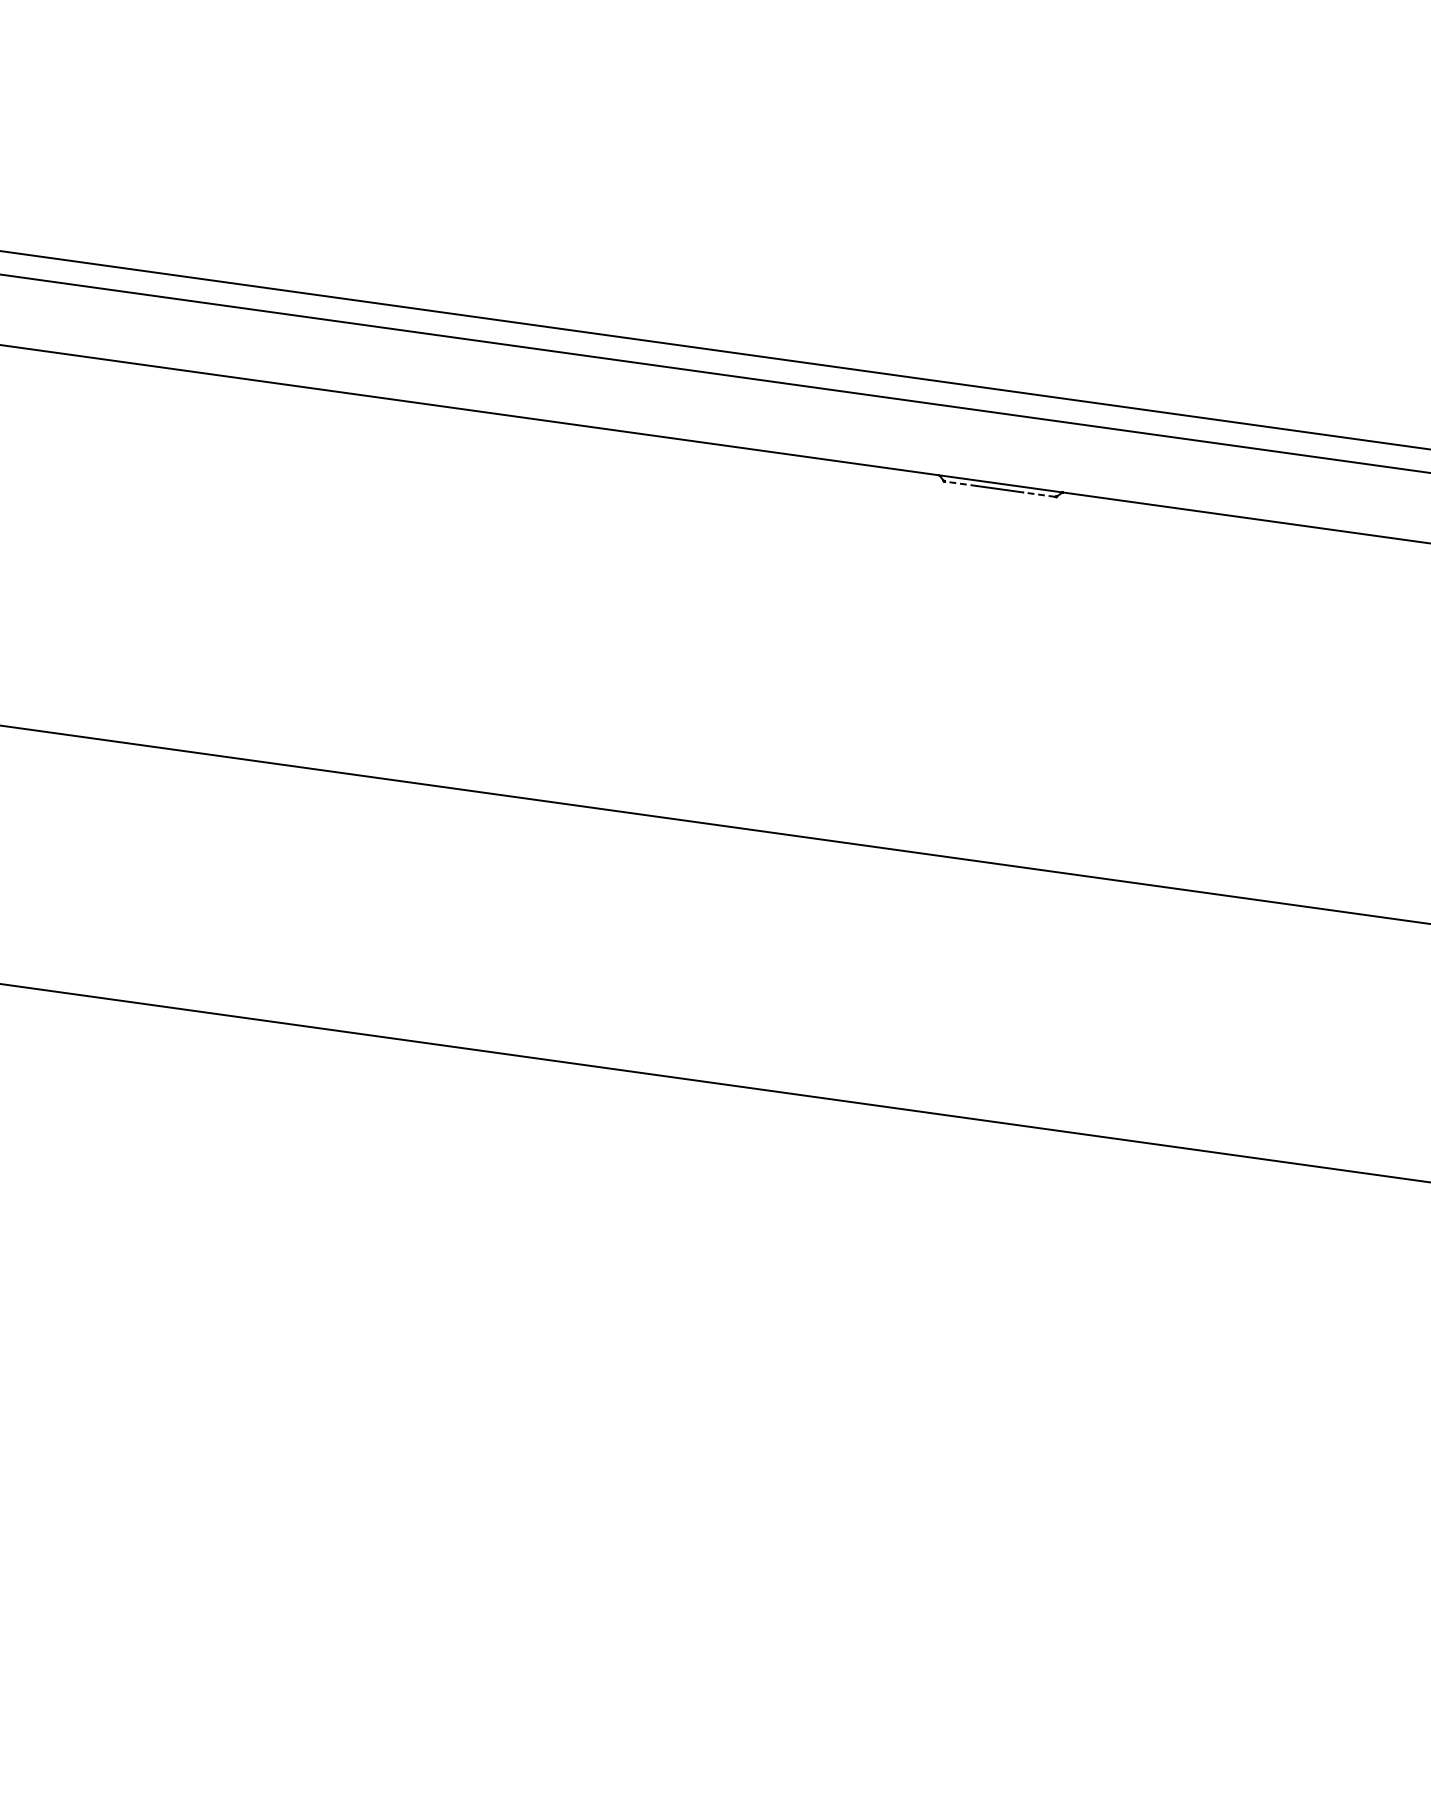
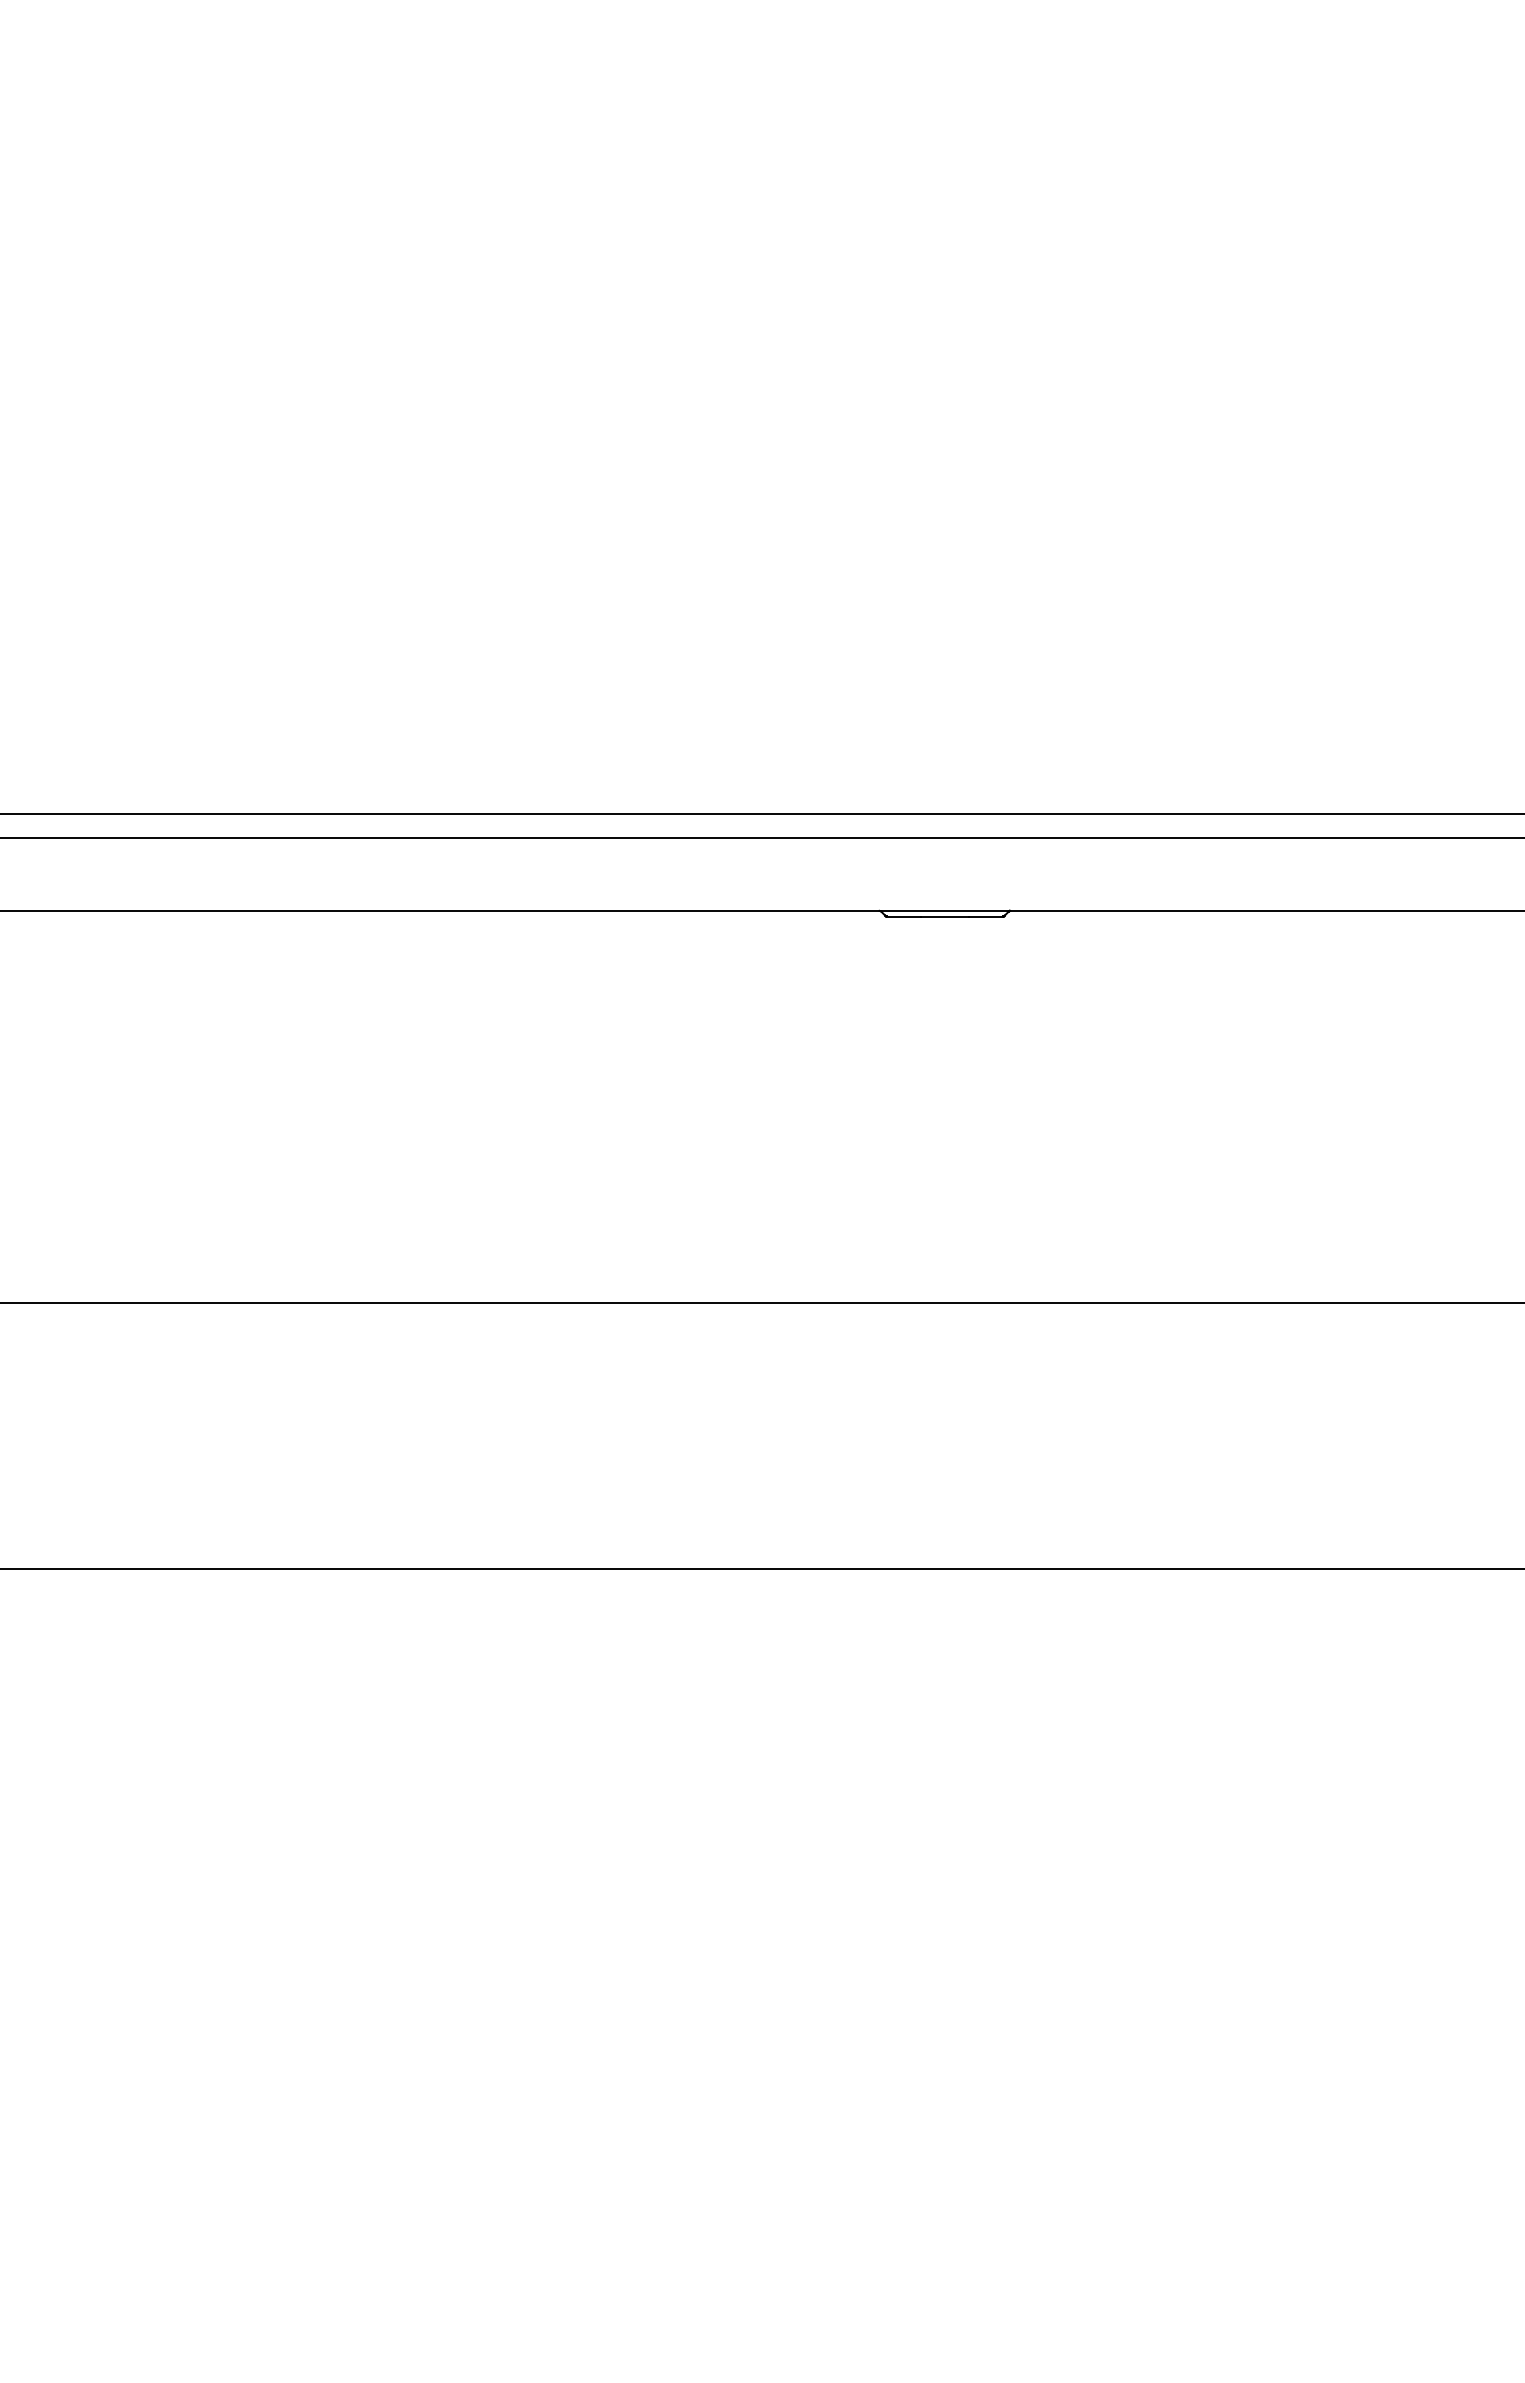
line: (960, 483) -> (903, 916), dashed -> solid
line: (1039, 494) -> (986, 916), dashed -> solid

